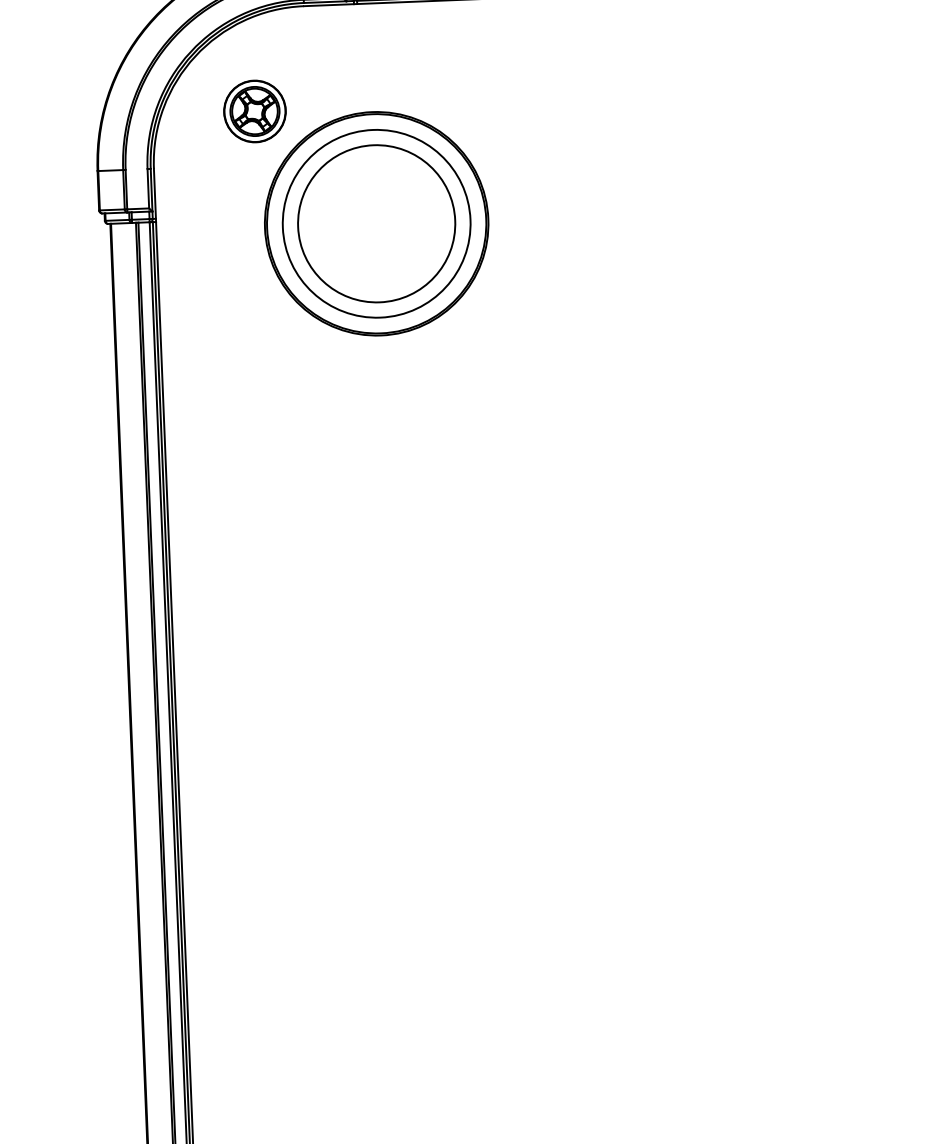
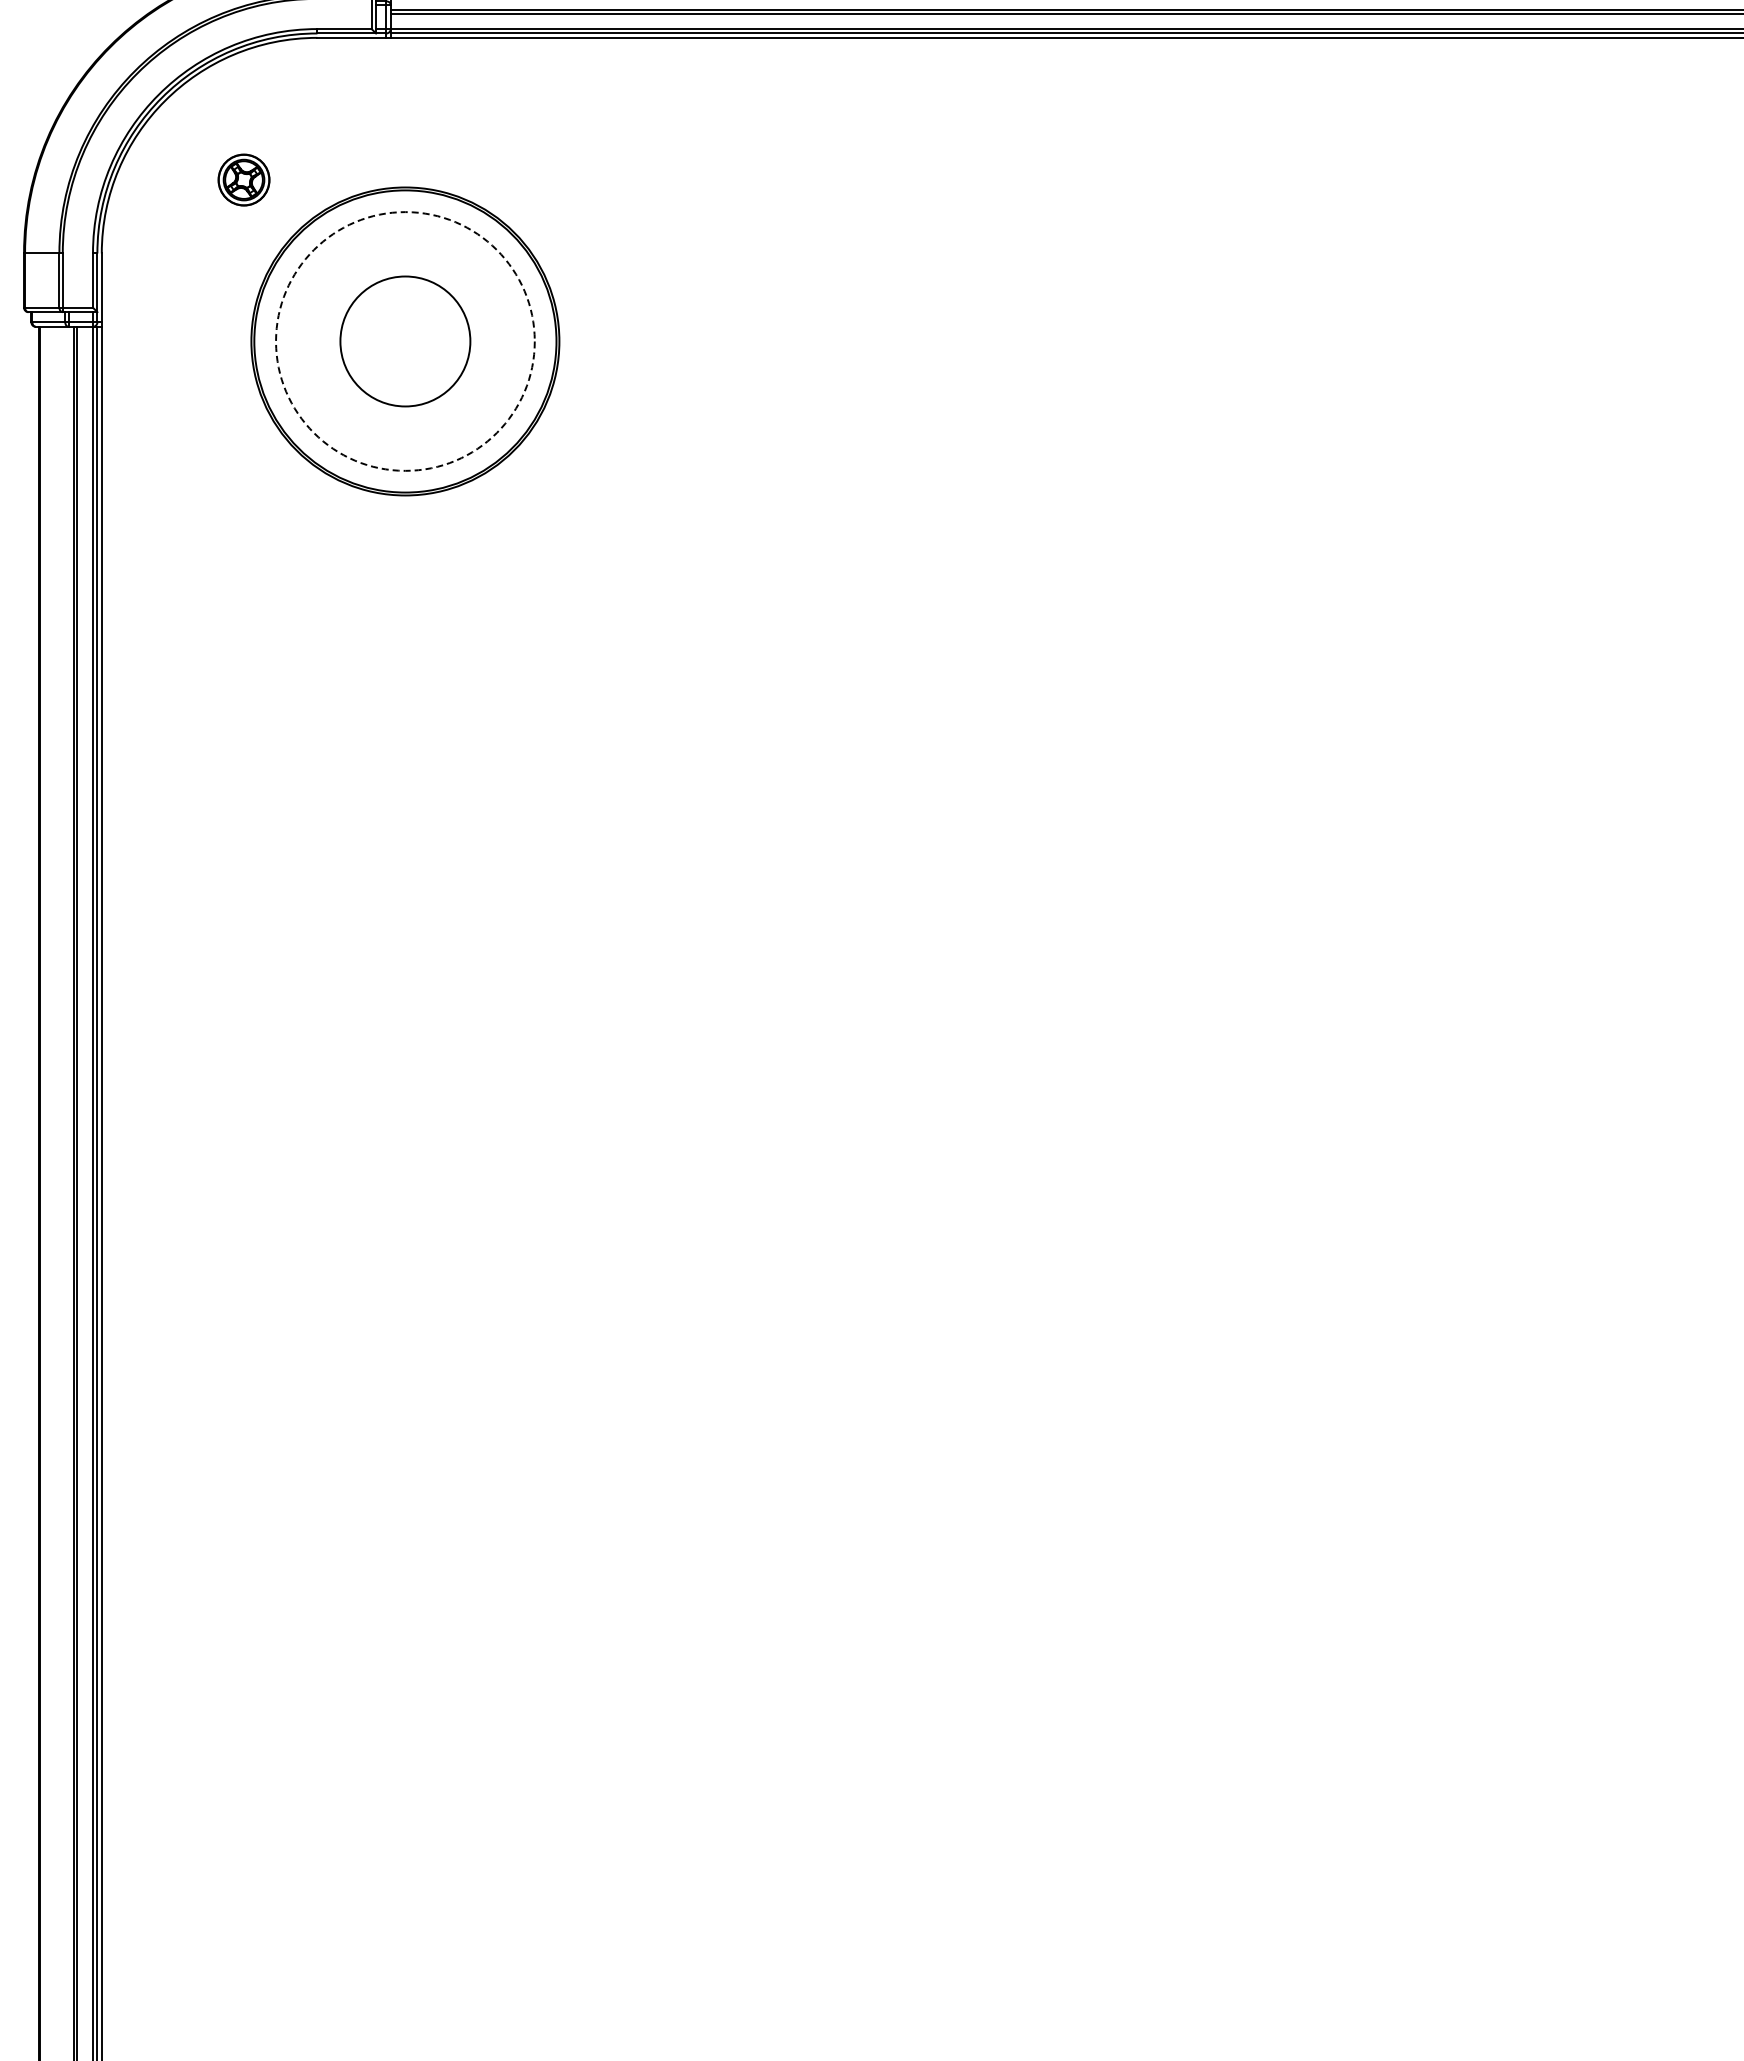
part: (254, 111) -> (243, 179), size x0.6
circle: (376, 223) -> (405, 341), size x0.6
circle: (376, 223) -> (405, 341), solid -> dashed

